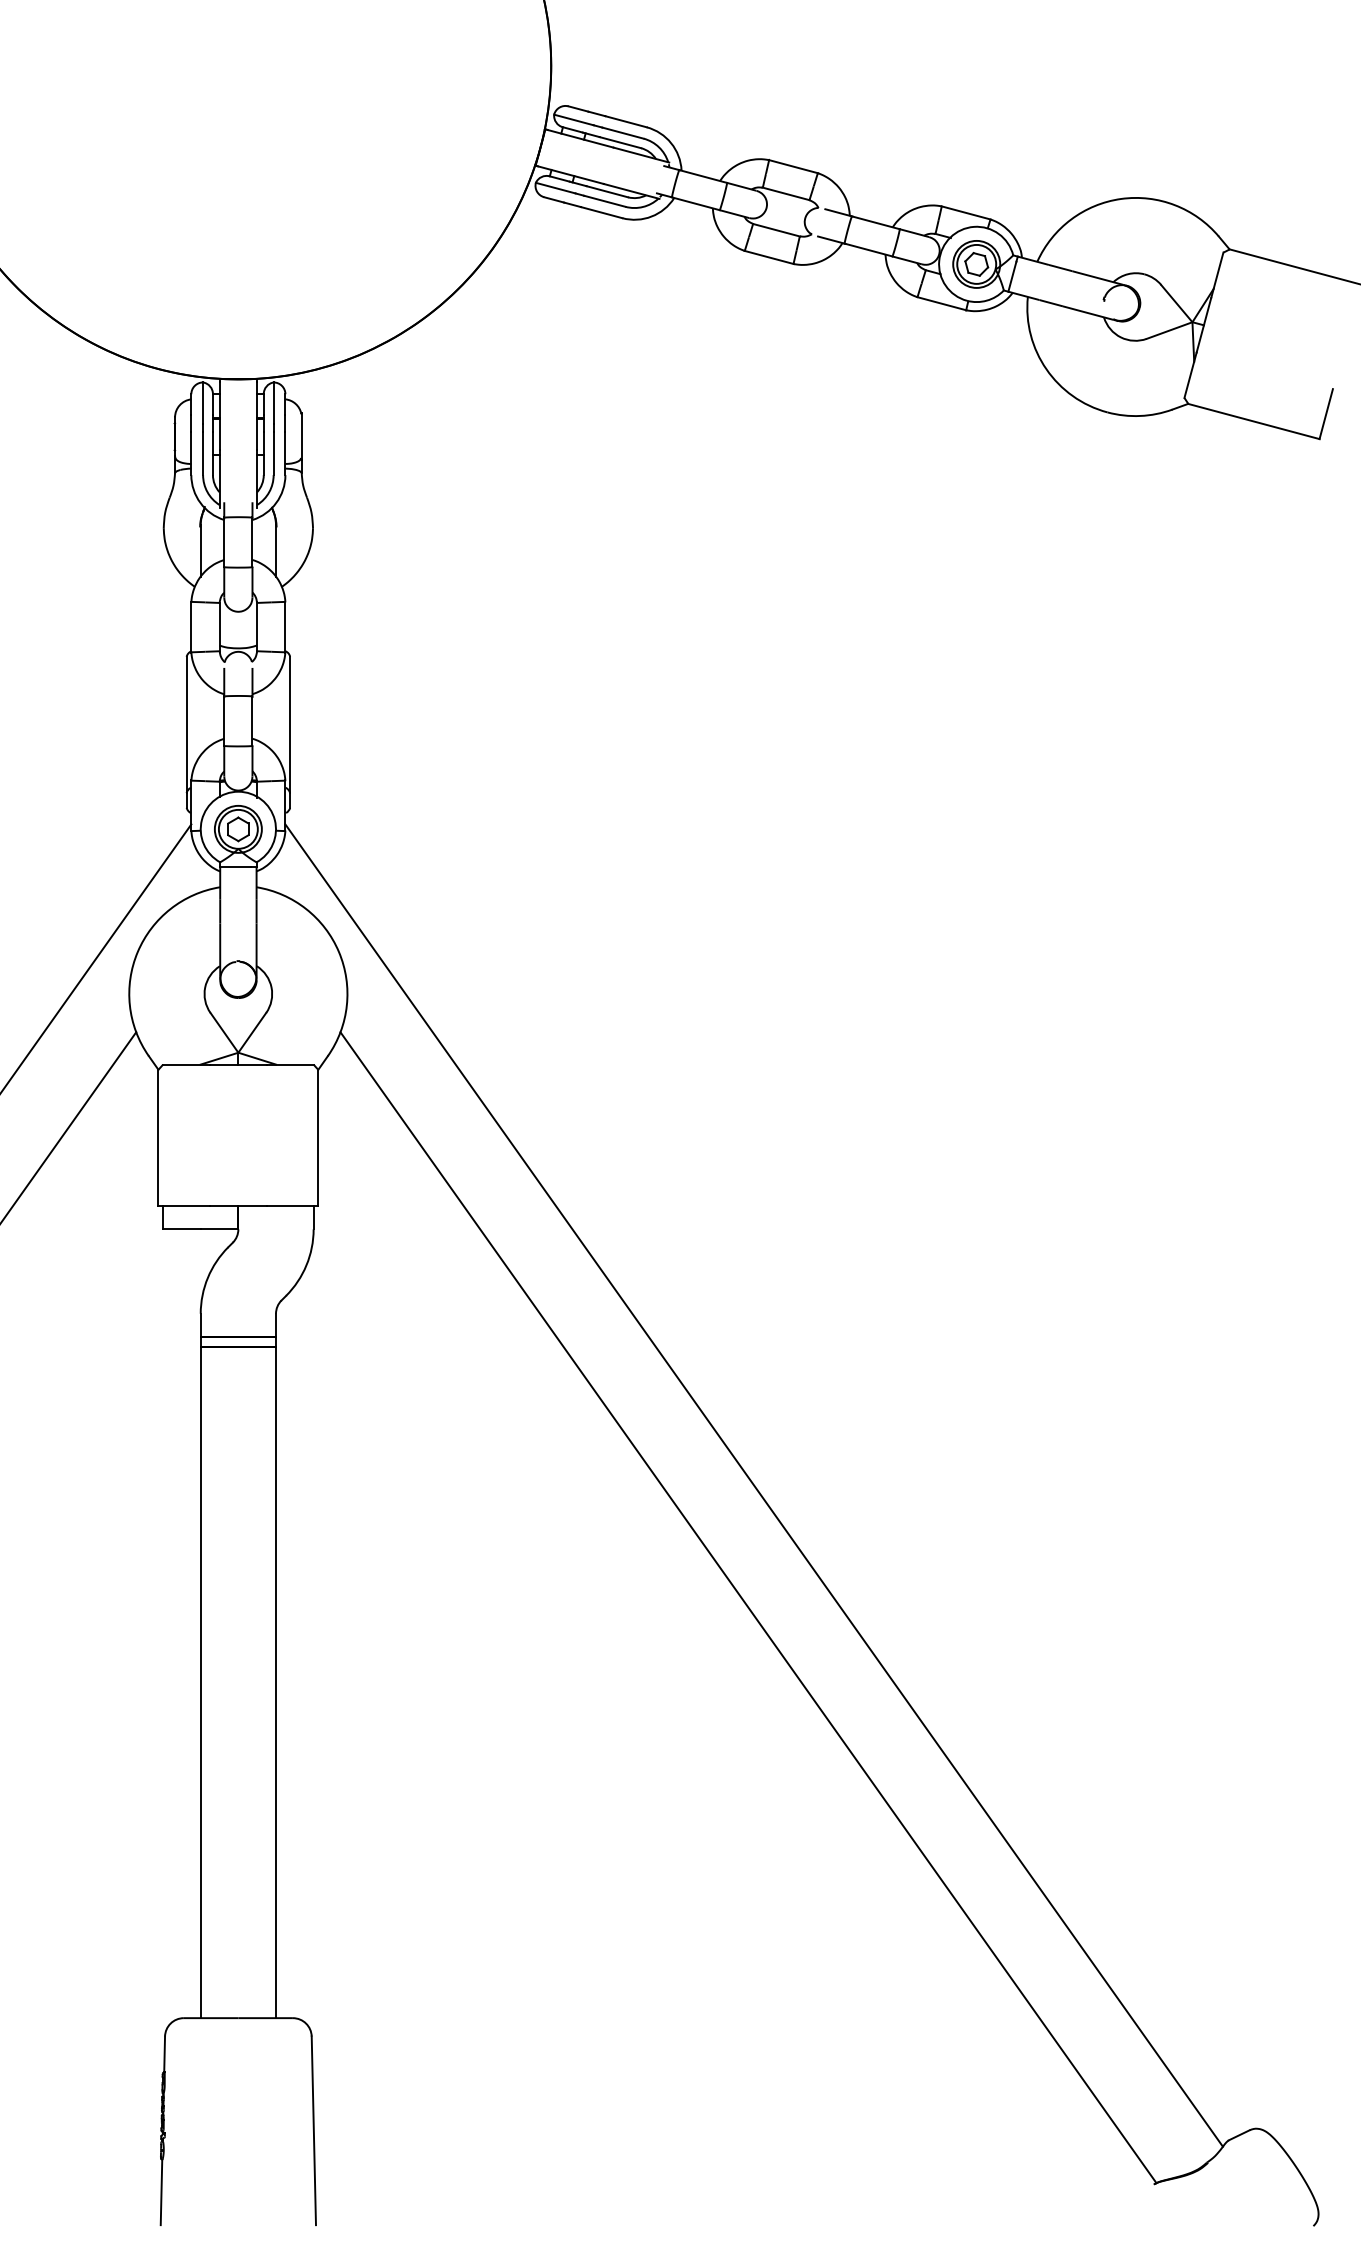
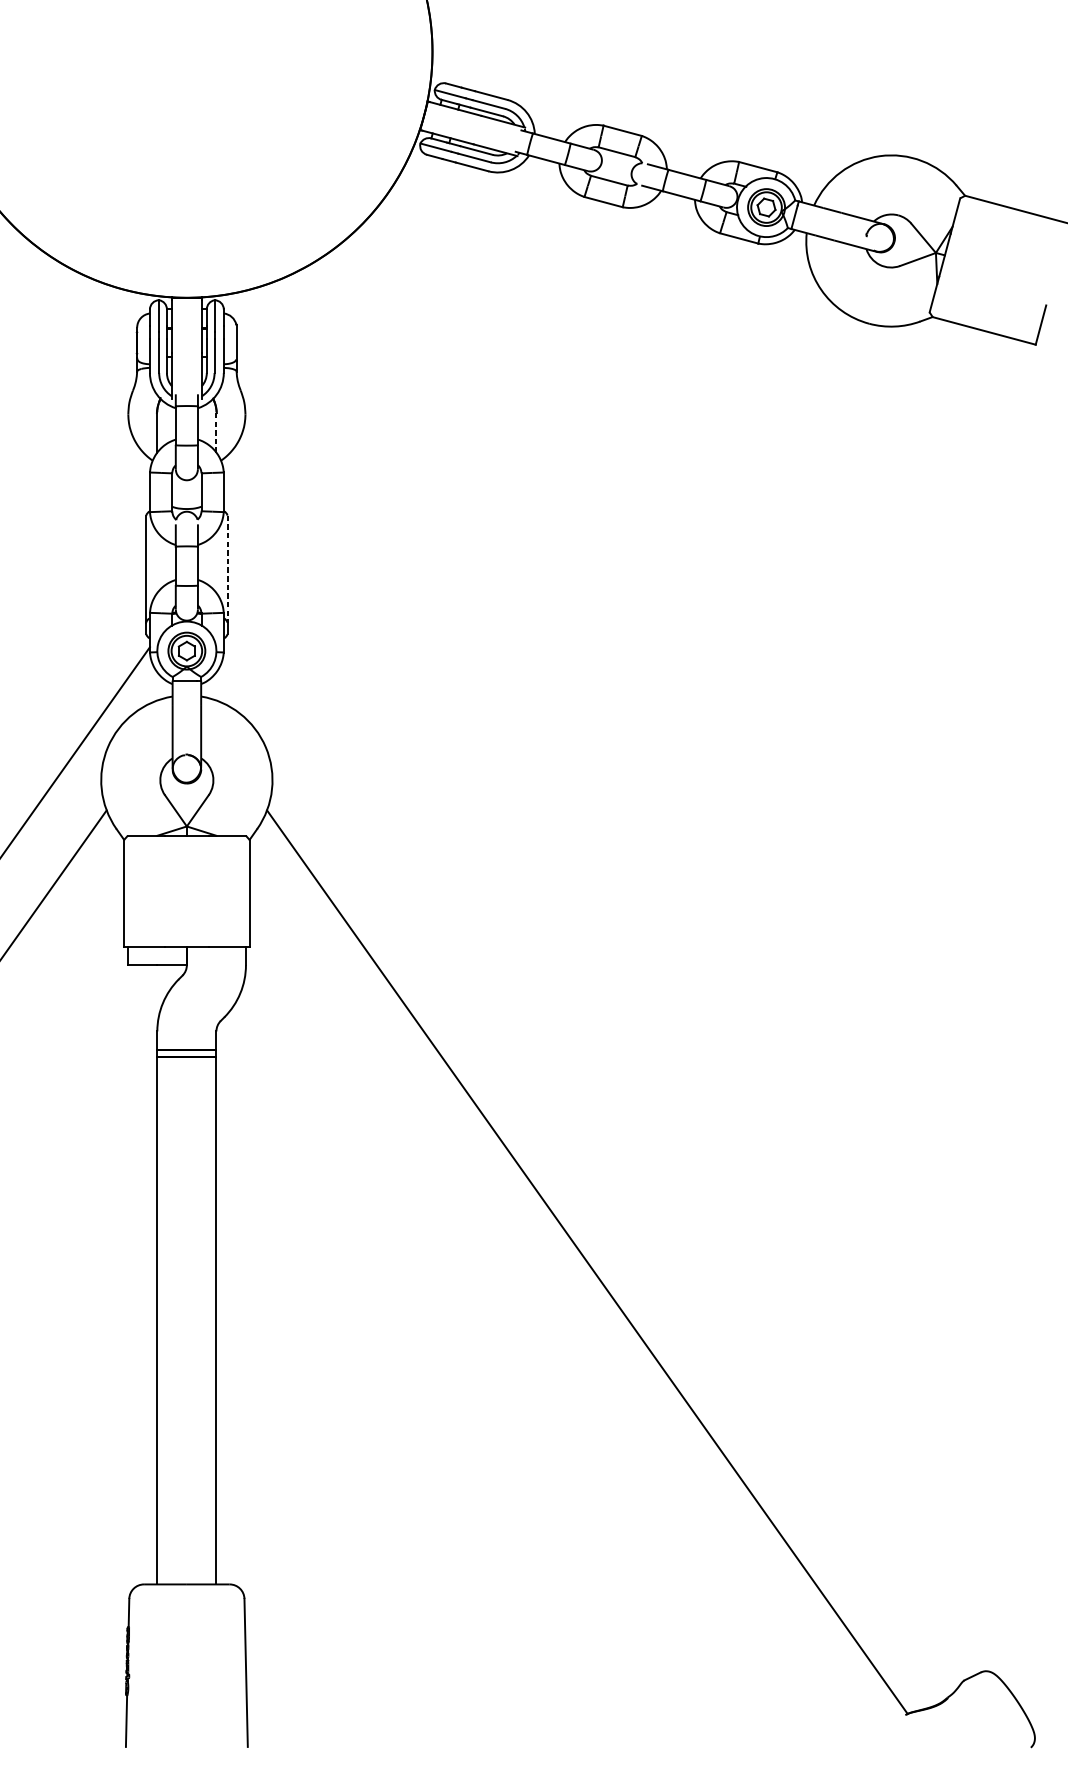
line: (276, 551) -> (216, 432), solid -> dashed
line: (290, 725) -> (227, 569), solid -> dashed
line: (753, 1485) -> (591, 1166), removed

